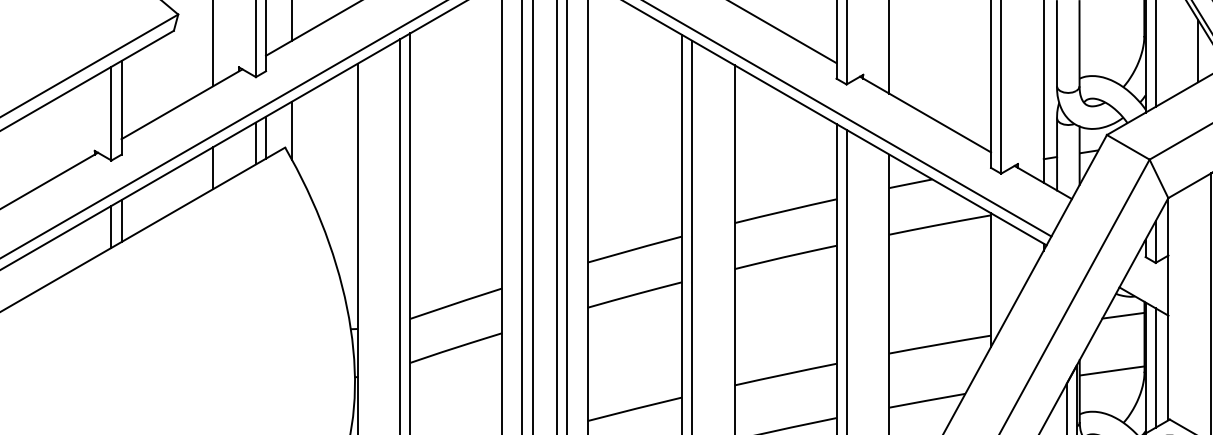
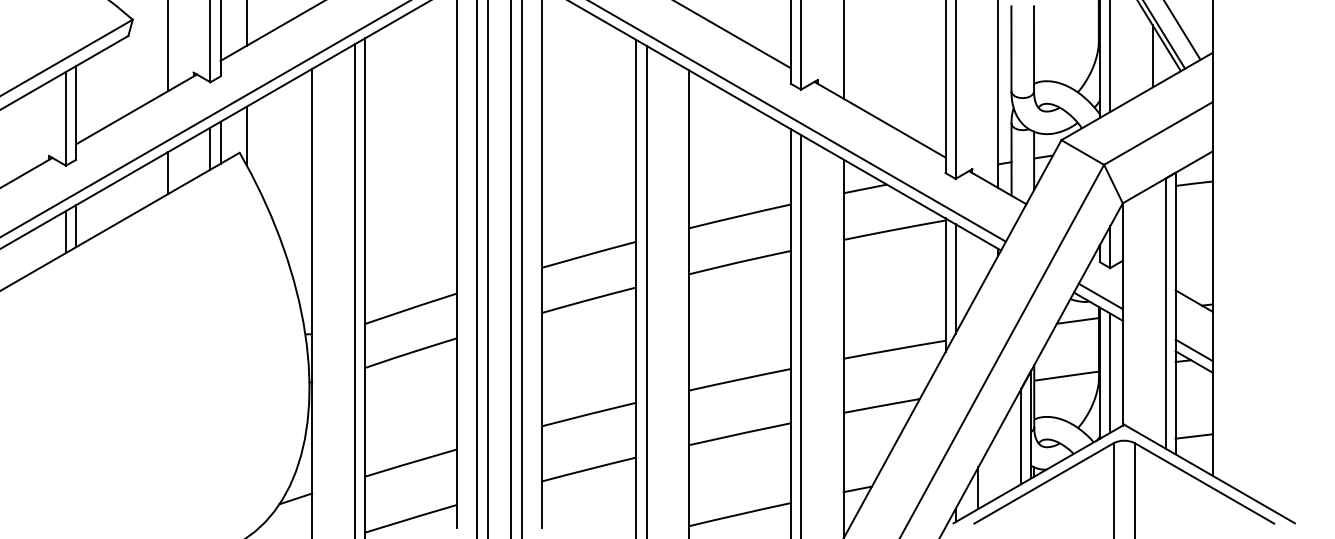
line: (1001, 273) -> (955, 278), added
line: (1146, 291) -> (1100, 296), added

